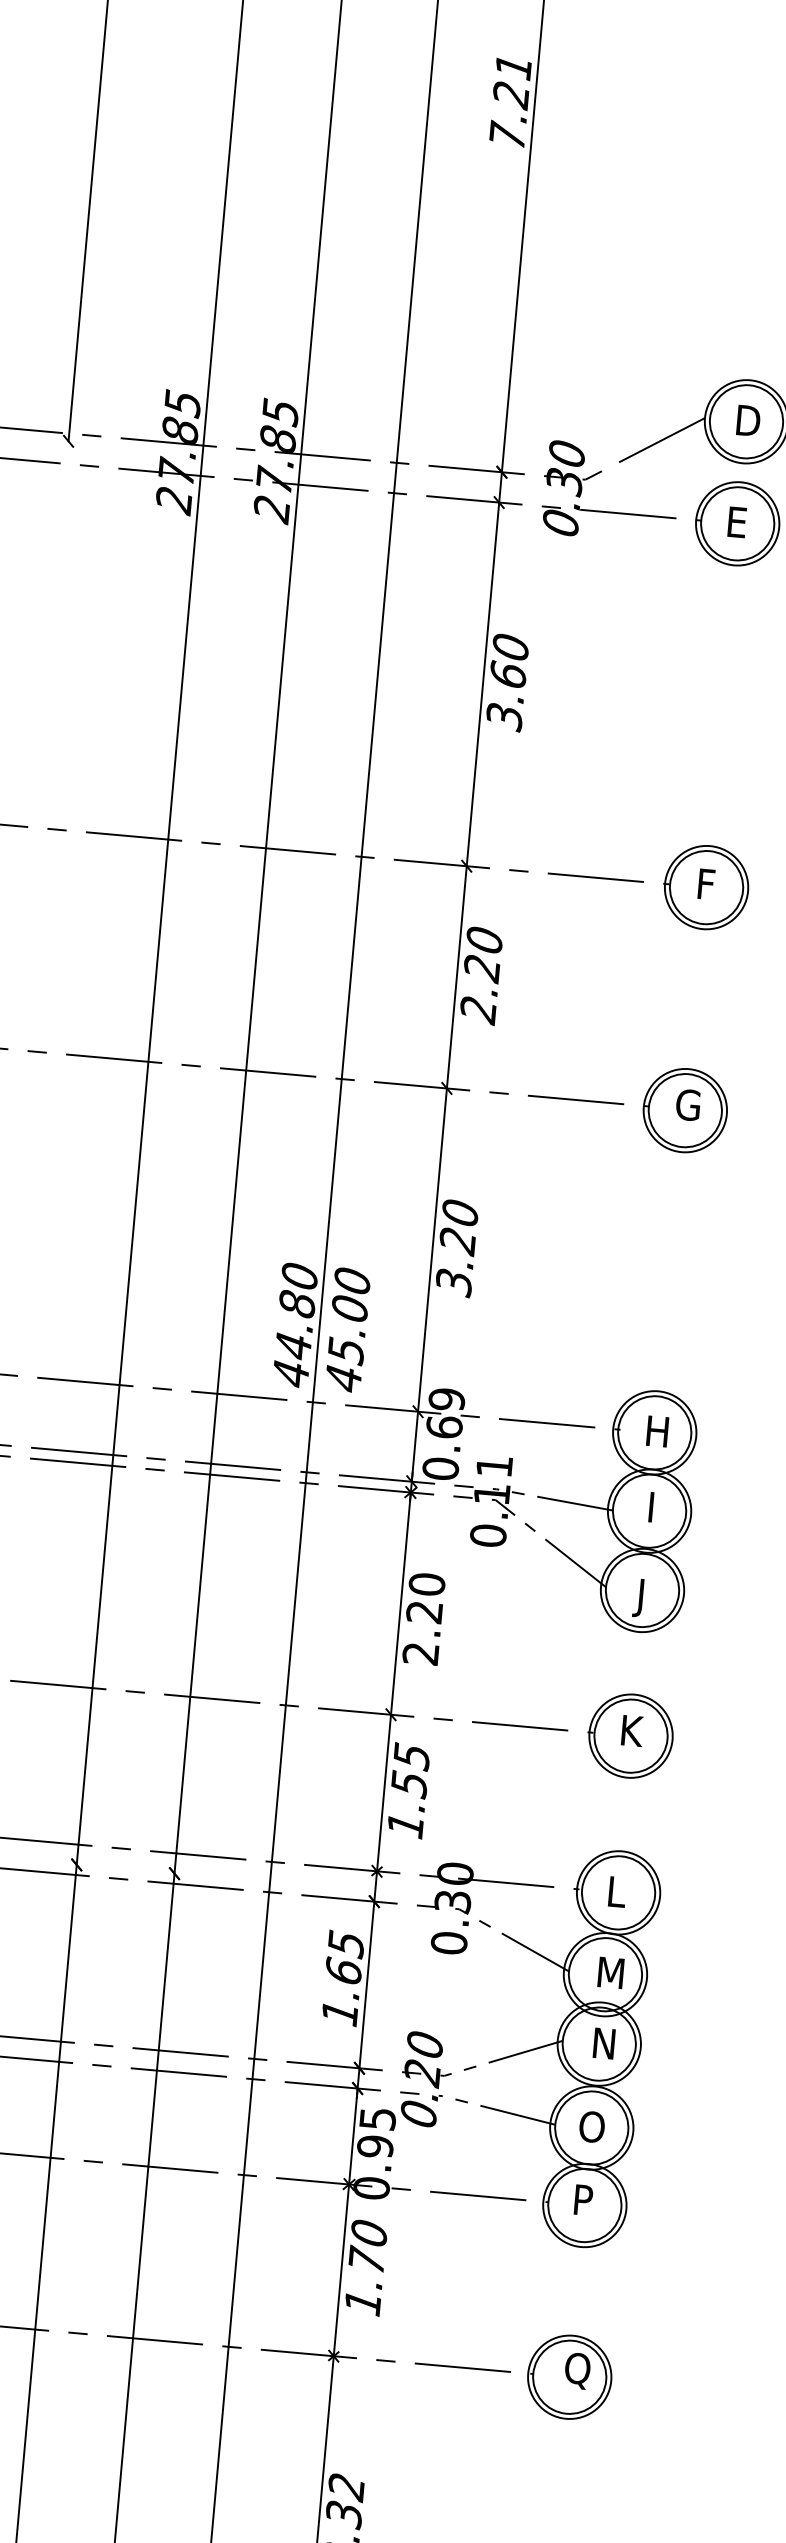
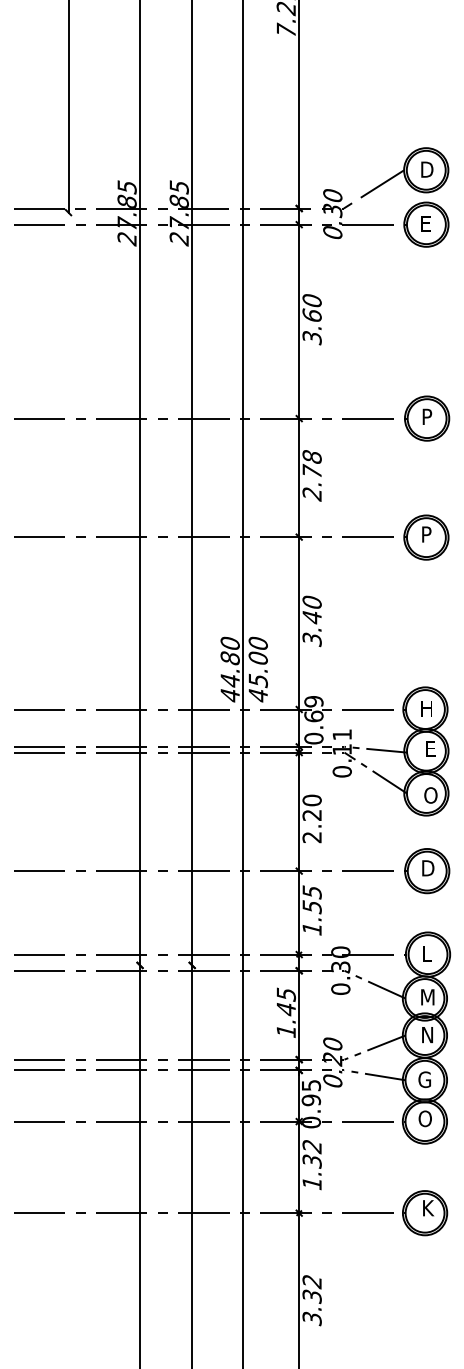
text: (707, 883) -> (427, 416), F -> P
text: (482, 954) -> (311, 464), 2.20 -> 2.78
text: (687, 1104) -> (427, 534), G -> P
text: (456, 1241) -> (311, 617), 3.20 -> 3.40
text: (659, 1506) -> (431, 748), I -> E
text: (647, 1598) -> (429, 797), J -> O
text: (635, 1731) -> (429, 868), K -> D
text: (342, 1970) -> (285, 1008), 1.65 -> 1.45
text: (596, 2126) -> (427, 1079), O -> G
text: (584, 2199) -> (424, 1118), P -> O
text: (366, 2246) -> (311, 1153), 1.70 -> 1.32
text: (576, 2370) -> (428, 1209), Q -> K

